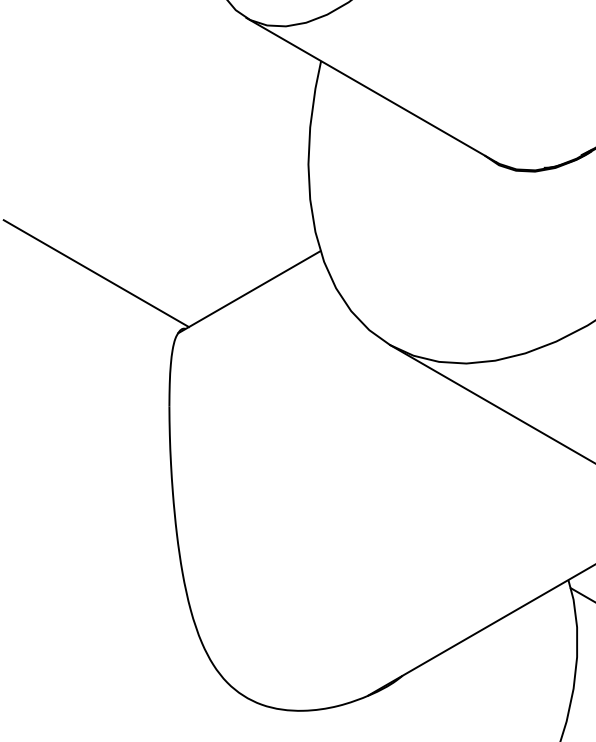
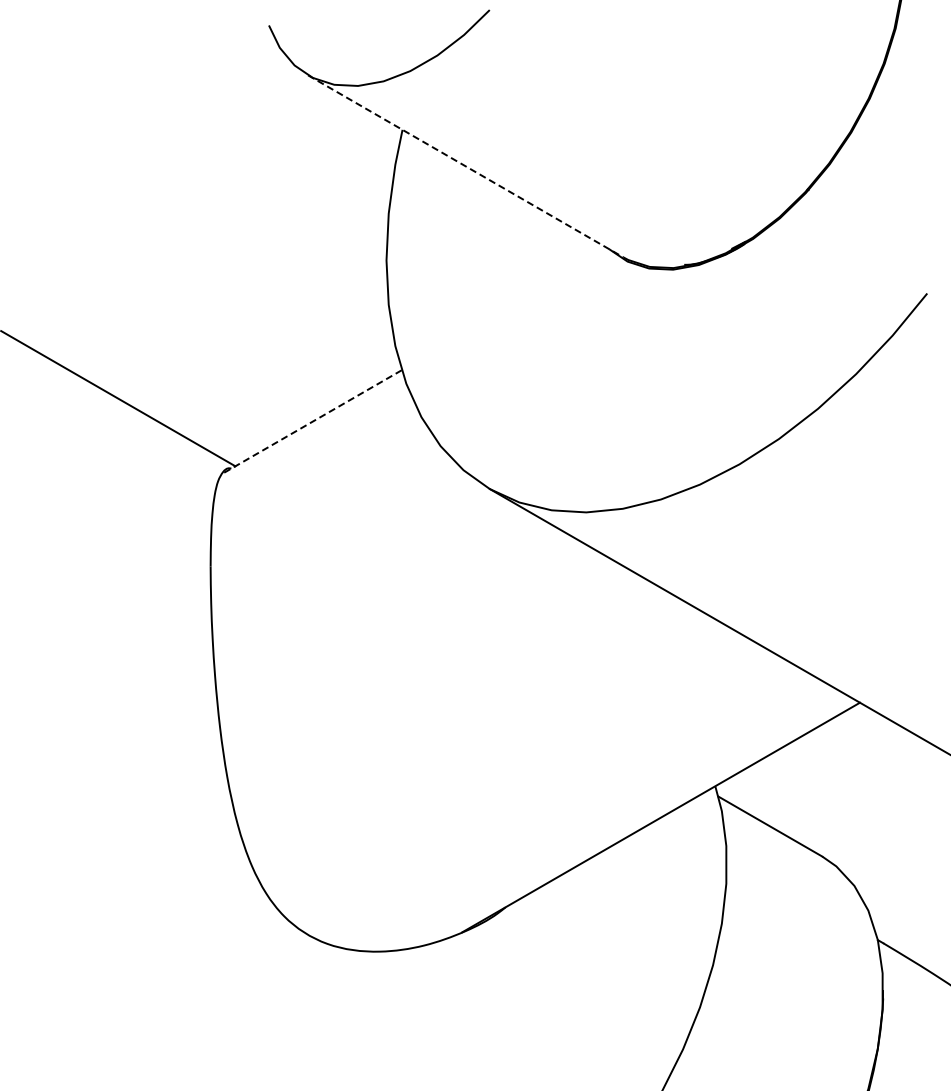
line: (371, 90) -> (466, 166), solid -> dashed
line: (249, 292) -> (311, 422), solid -> dashed

